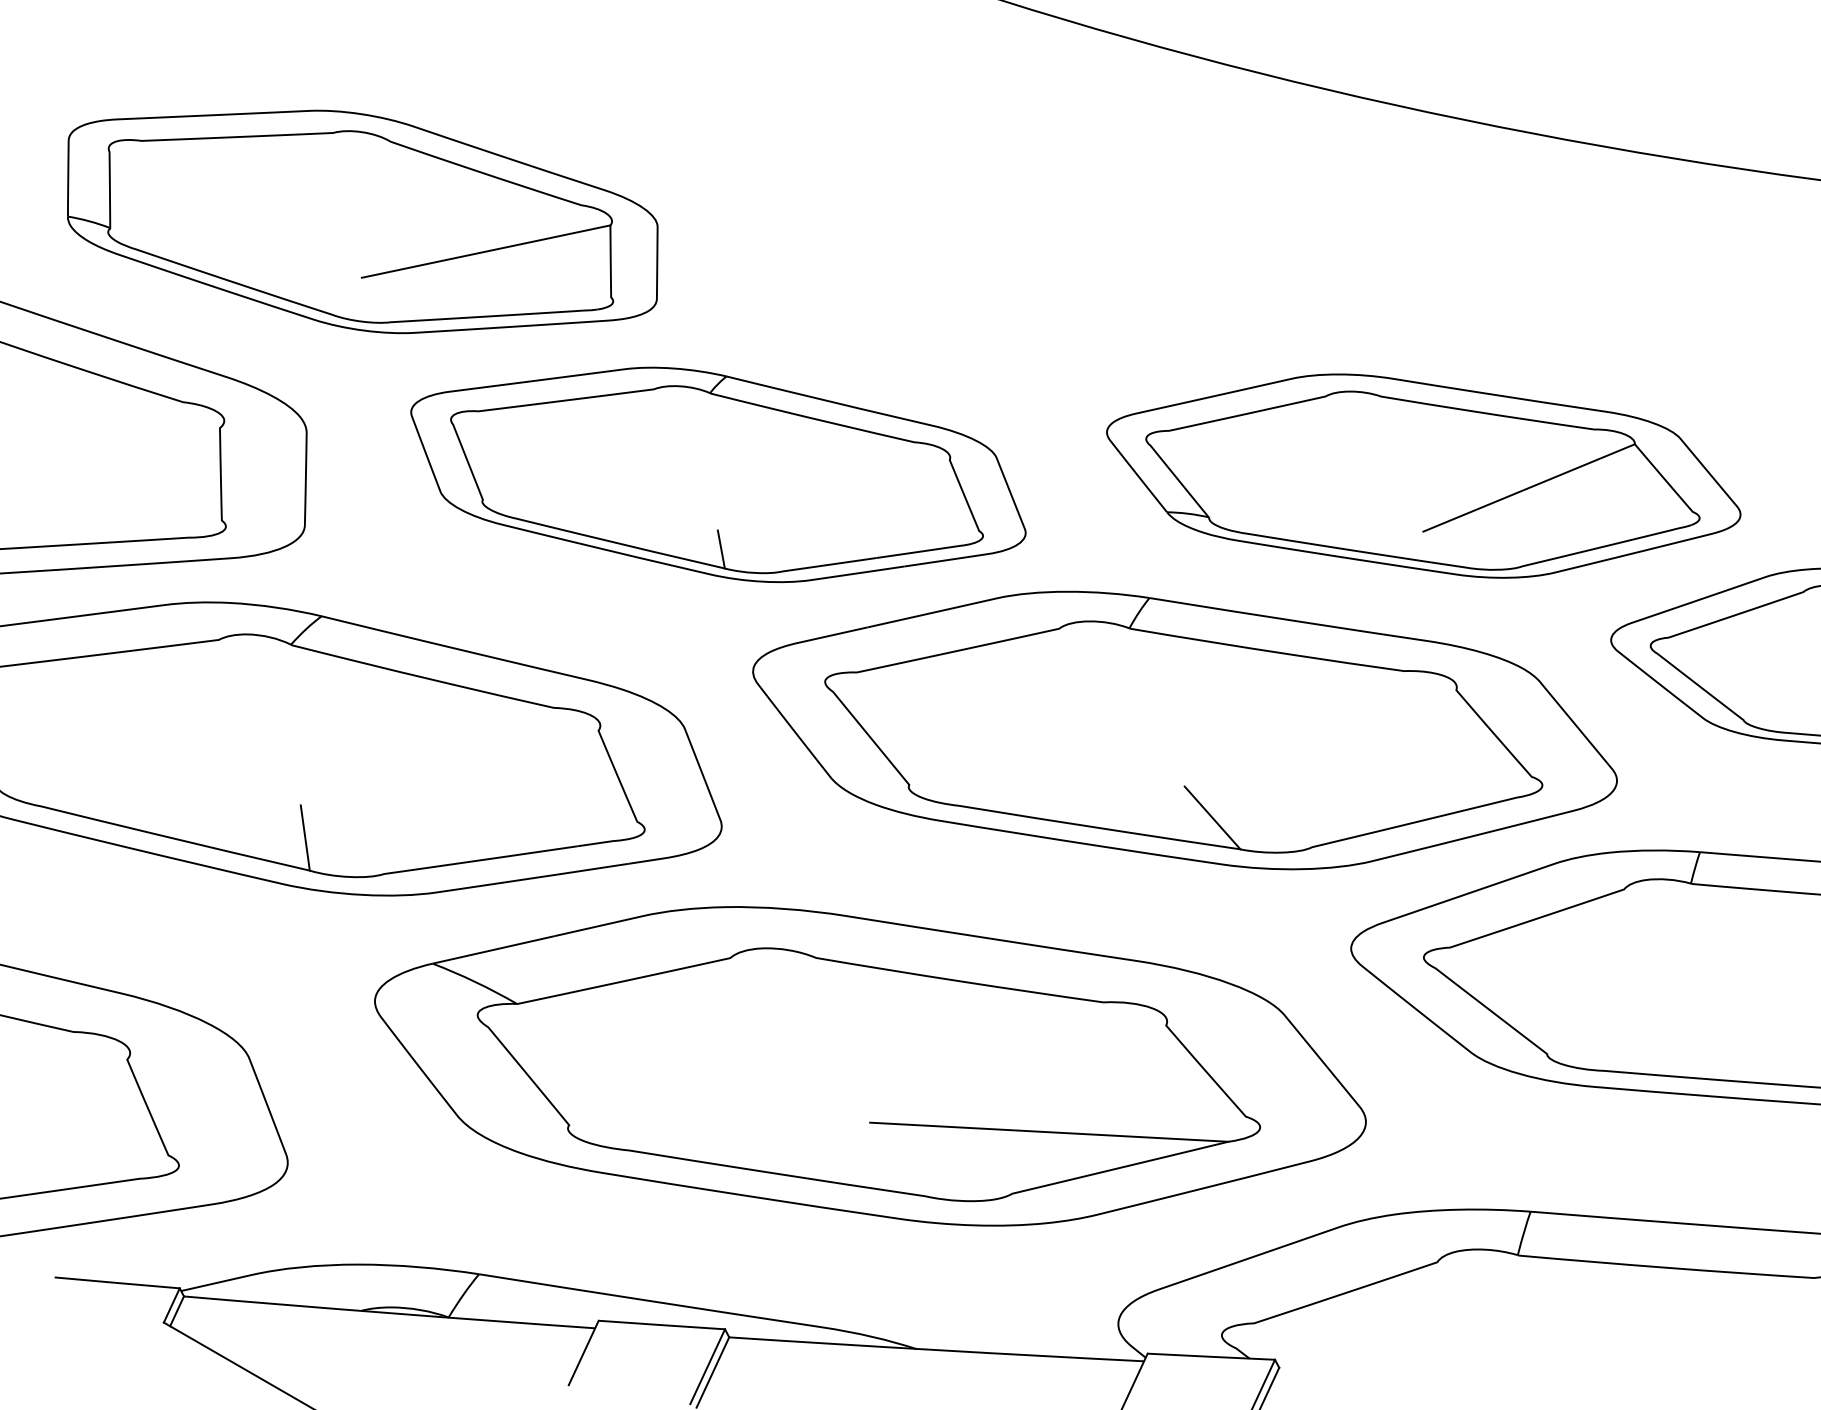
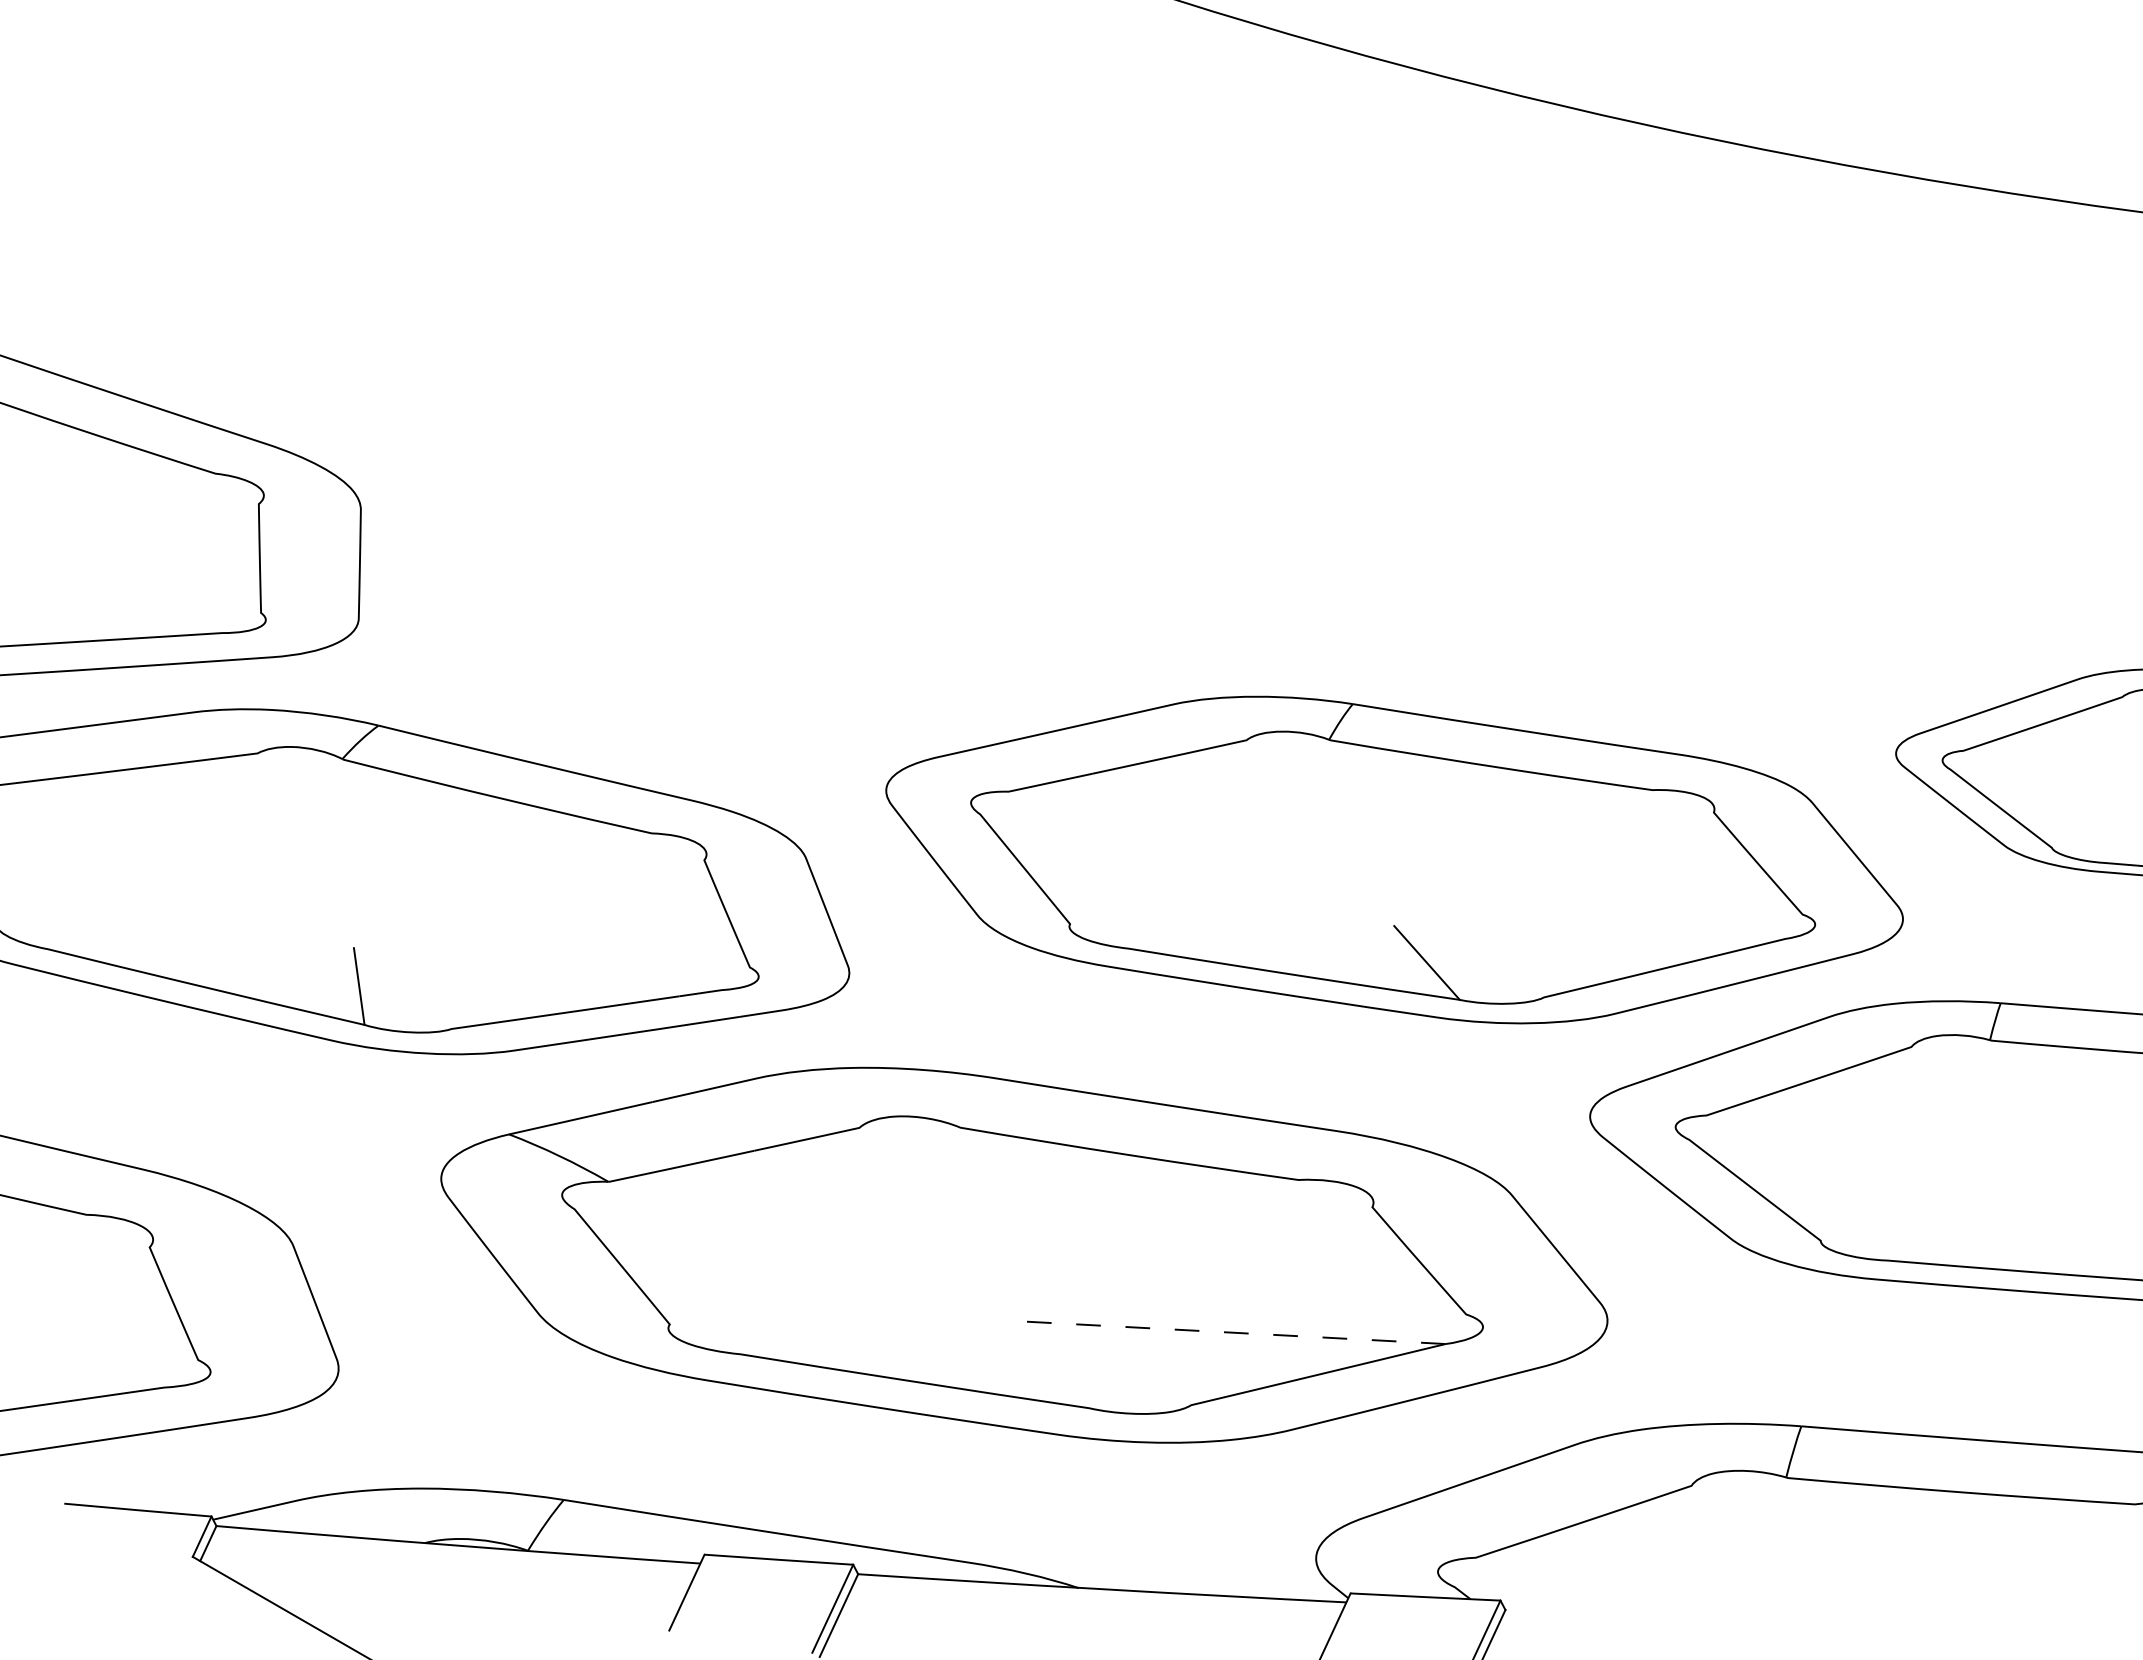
part: (362, 221) -> (426, 261), removed
part: (718, 475) -> (845, 559), removed
part: (1423, 476) -> (1675, 560), removed
line: (1049, 1131) -> (1234, 1332), solid -> dashed

